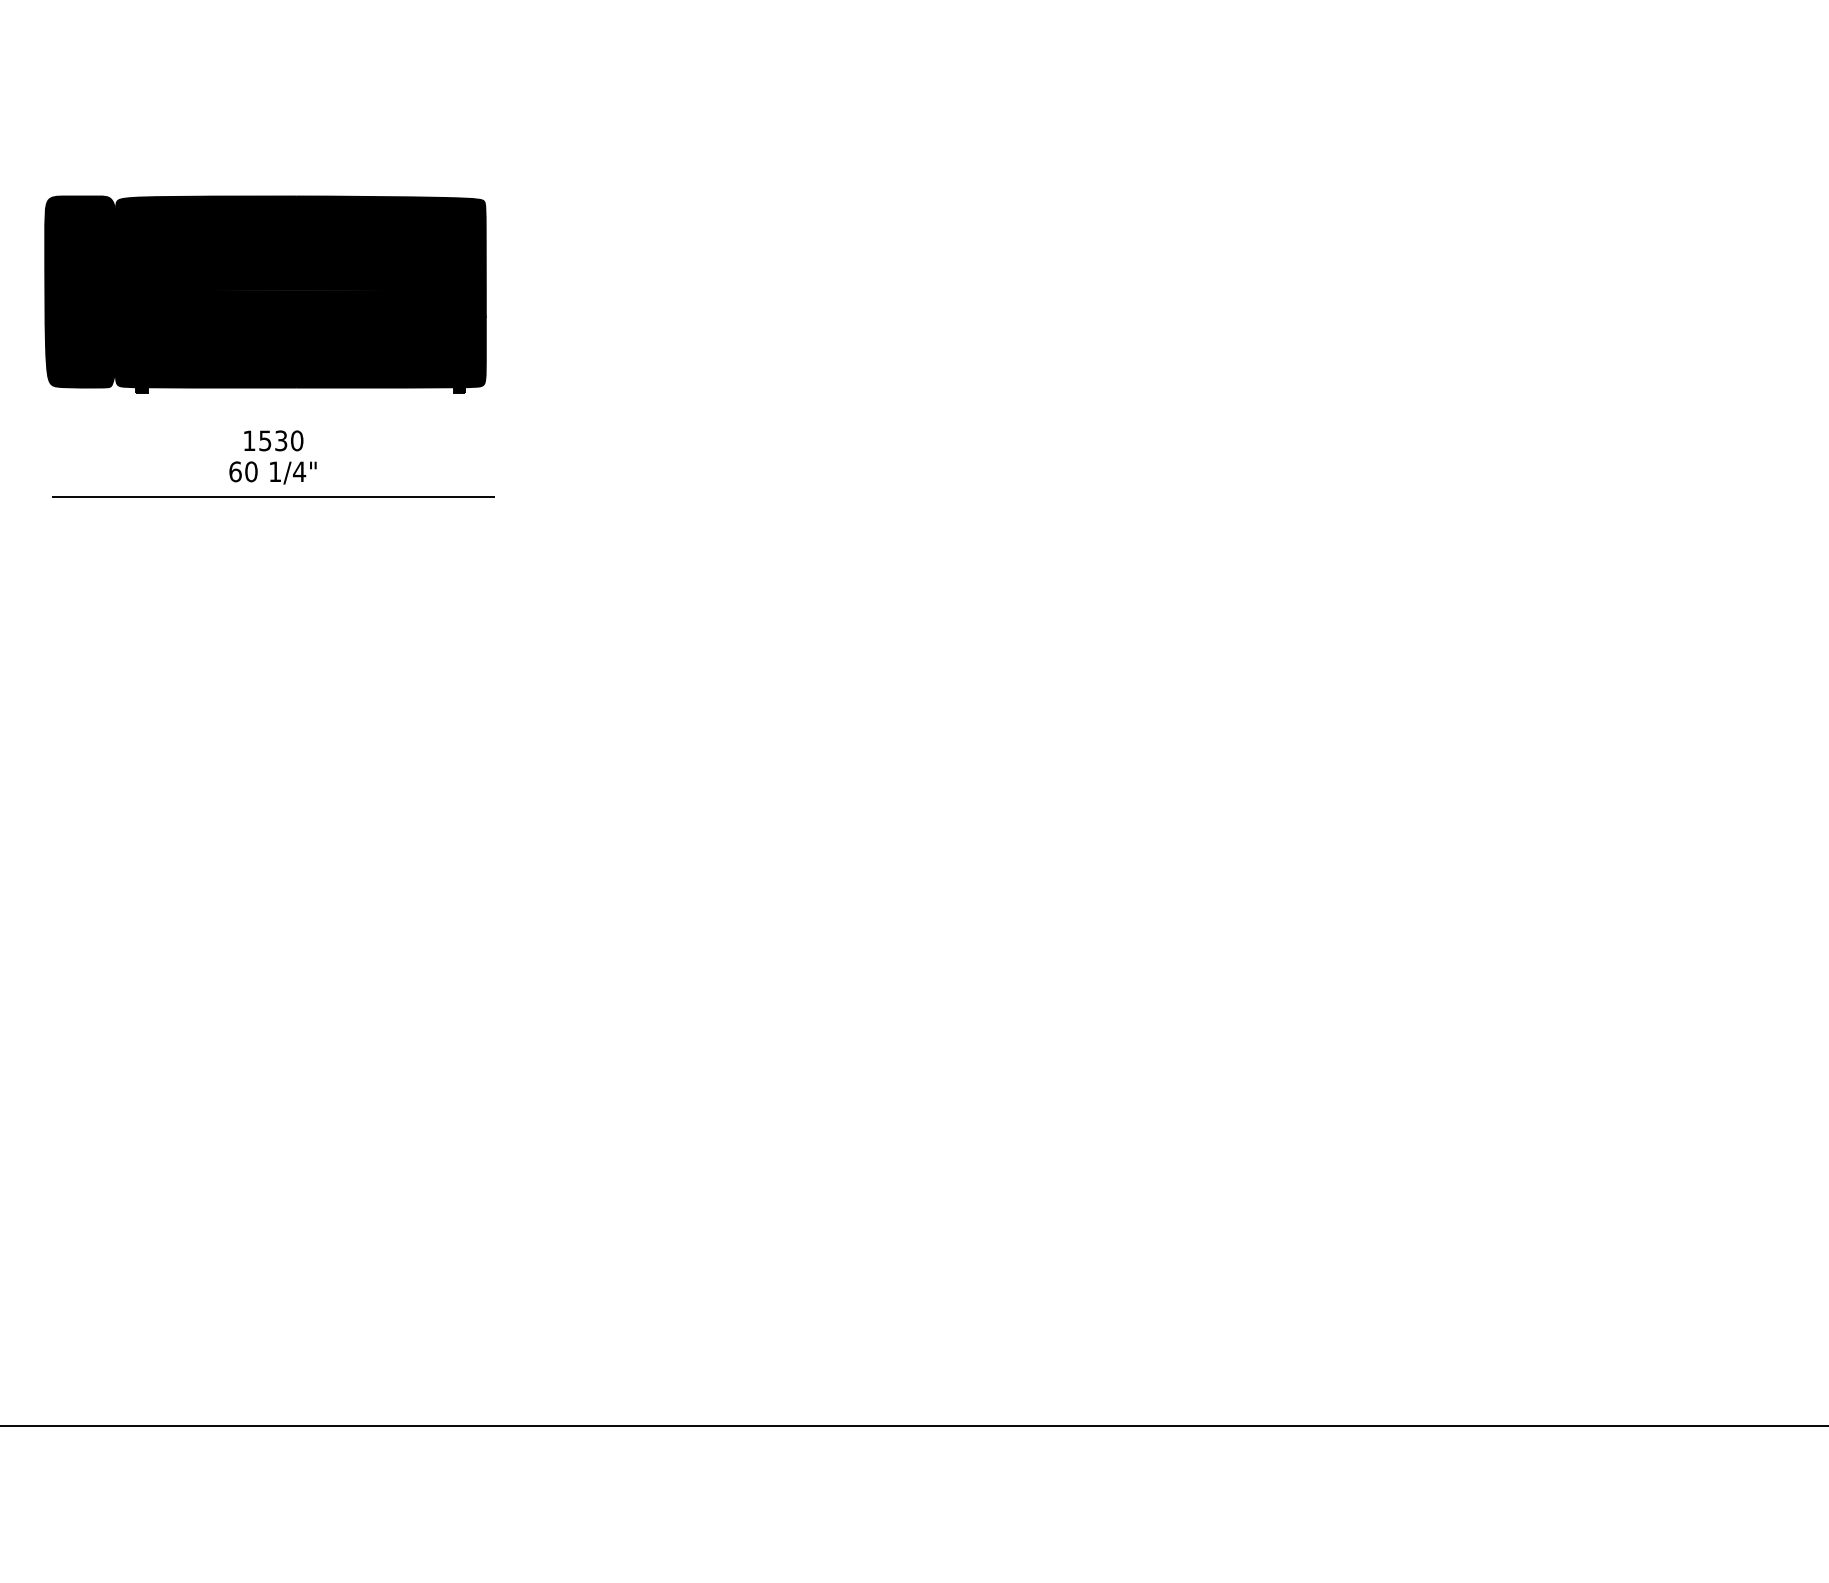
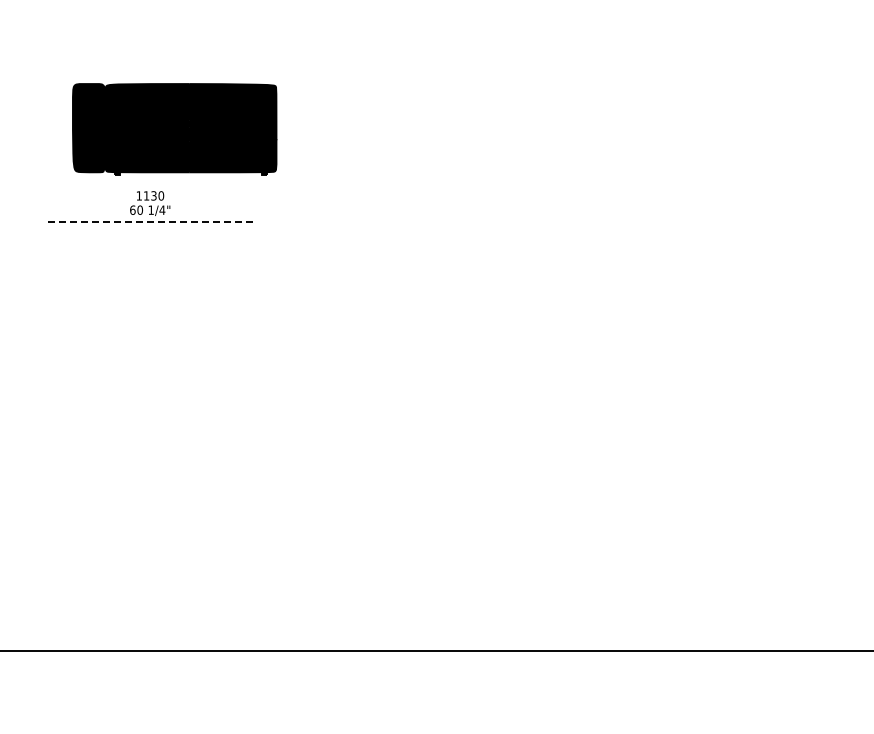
part: (265, 294) -> (174, 129), moved
text: (265, 439) -> (146, 195), 1530 -> 1130
line: (273, 496) -> (150, 221), solid -> dashed

